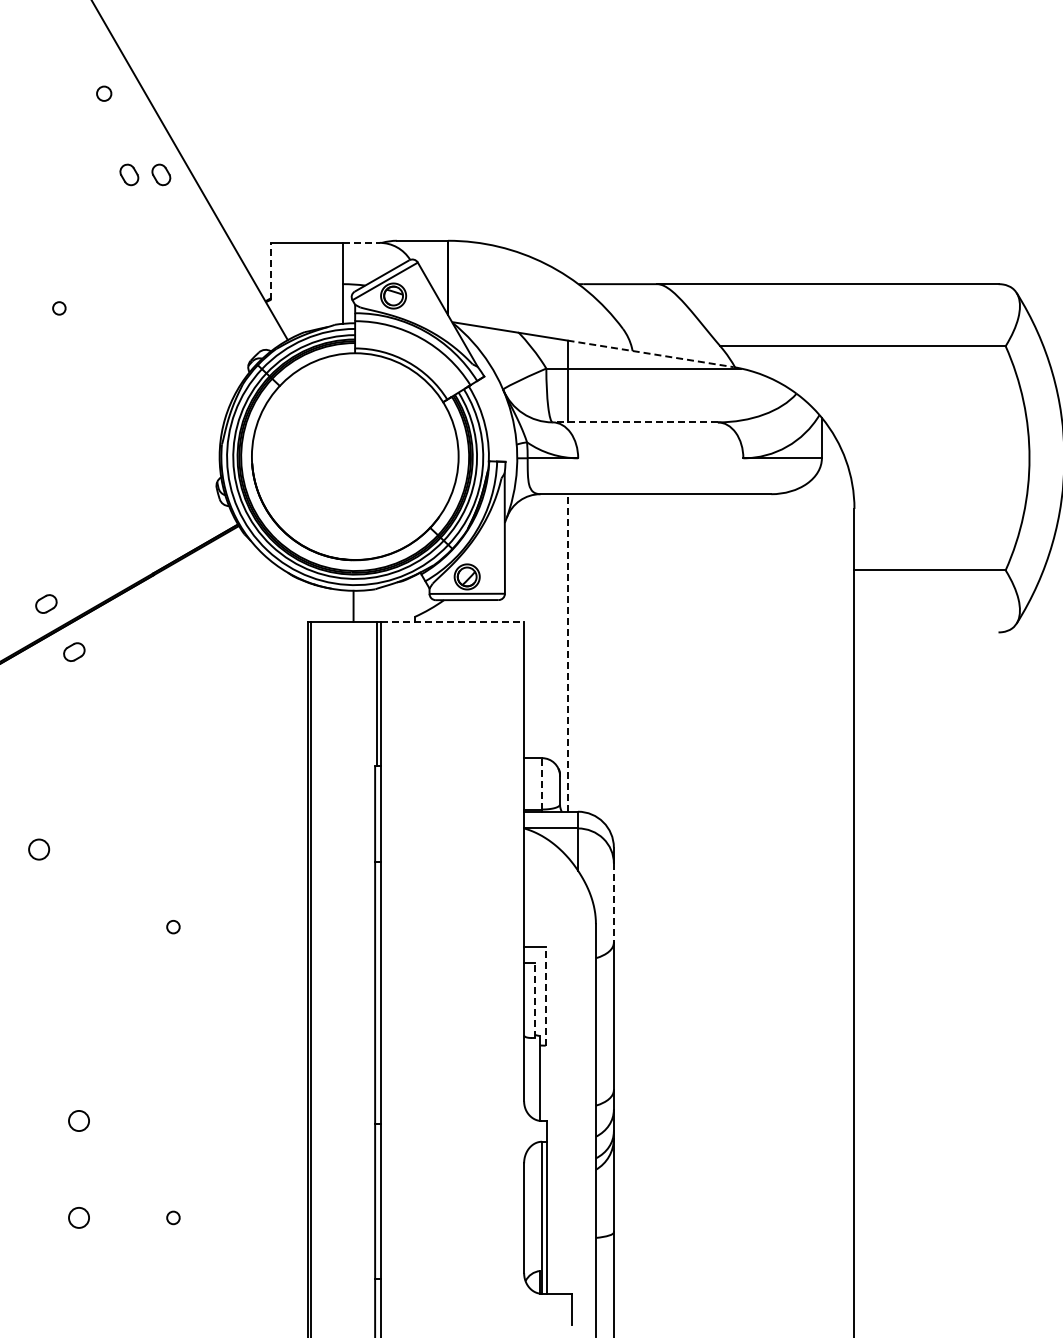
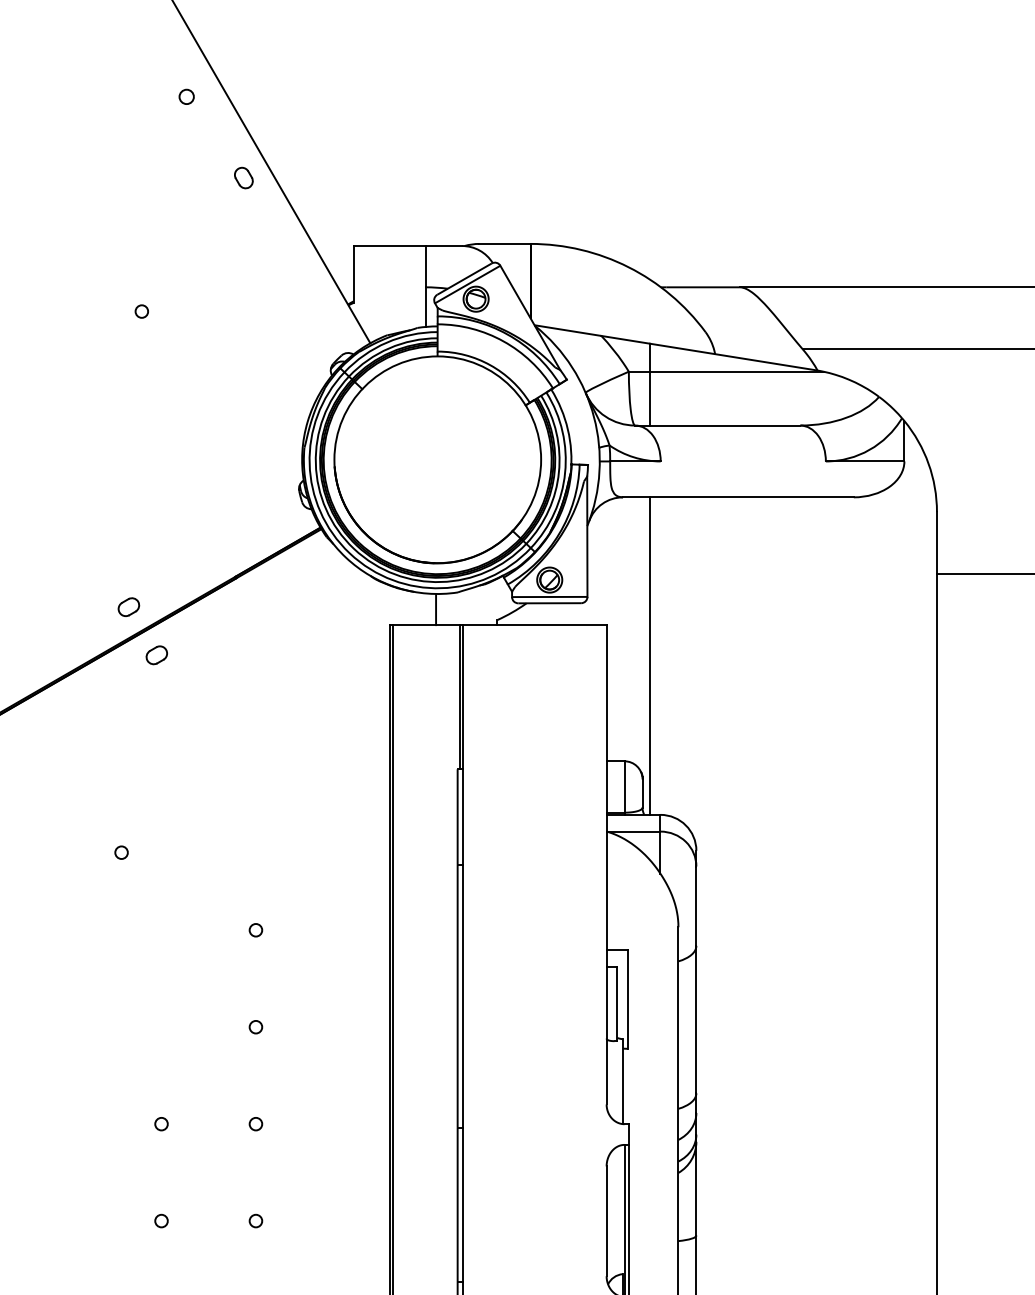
part: (129, 174) -> (212, 177), removed
line: (361, 242) -> (444, 245), dashed -> solid
line: (271, 270) -> (354, 273), dashed -> solid
line: (651, 353) -> (734, 356), dashed -> solid
line: (635, 422) -> (718, 425), dashed -> solid
line: (452, 621) -> (535, 624), dashed -> solid
line: (567, 652) -> (650, 655), dashed -> solid
line: (542, 783) -> (625, 786), dashed -> solid
circle: (38, 849) -> (121, 852), size x0.62
line: (613, 903) -> (696, 906), dashed -> solid
line: (545, 996) -> (628, 999), dashed -> solid
line: (534, 1000) -> (617, 1003), dashed -> solid
circle: (173, 1023) -> (256, 1026), added
circle: (78, 1120) -> (161, 1123), size x0.62
circle: (173, 1120) -> (256, 1123), added
circle: (78, 1217) -> (161, 1220), size x0.62

